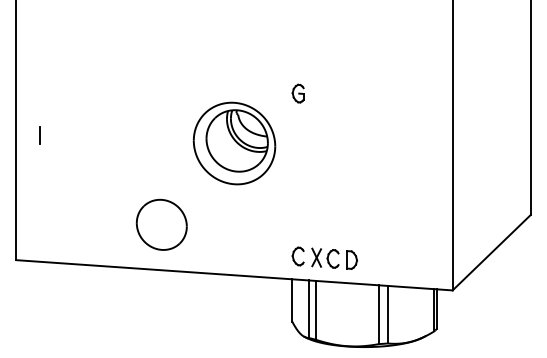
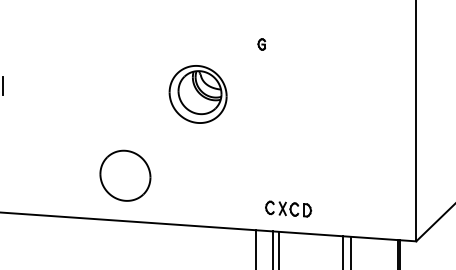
part: (297, 93) -> (261, 44), size x0.6
part: (234, 143) -> (198, 94), size x0.7
part: (324, 257) -> (288, 208), size x0.7

